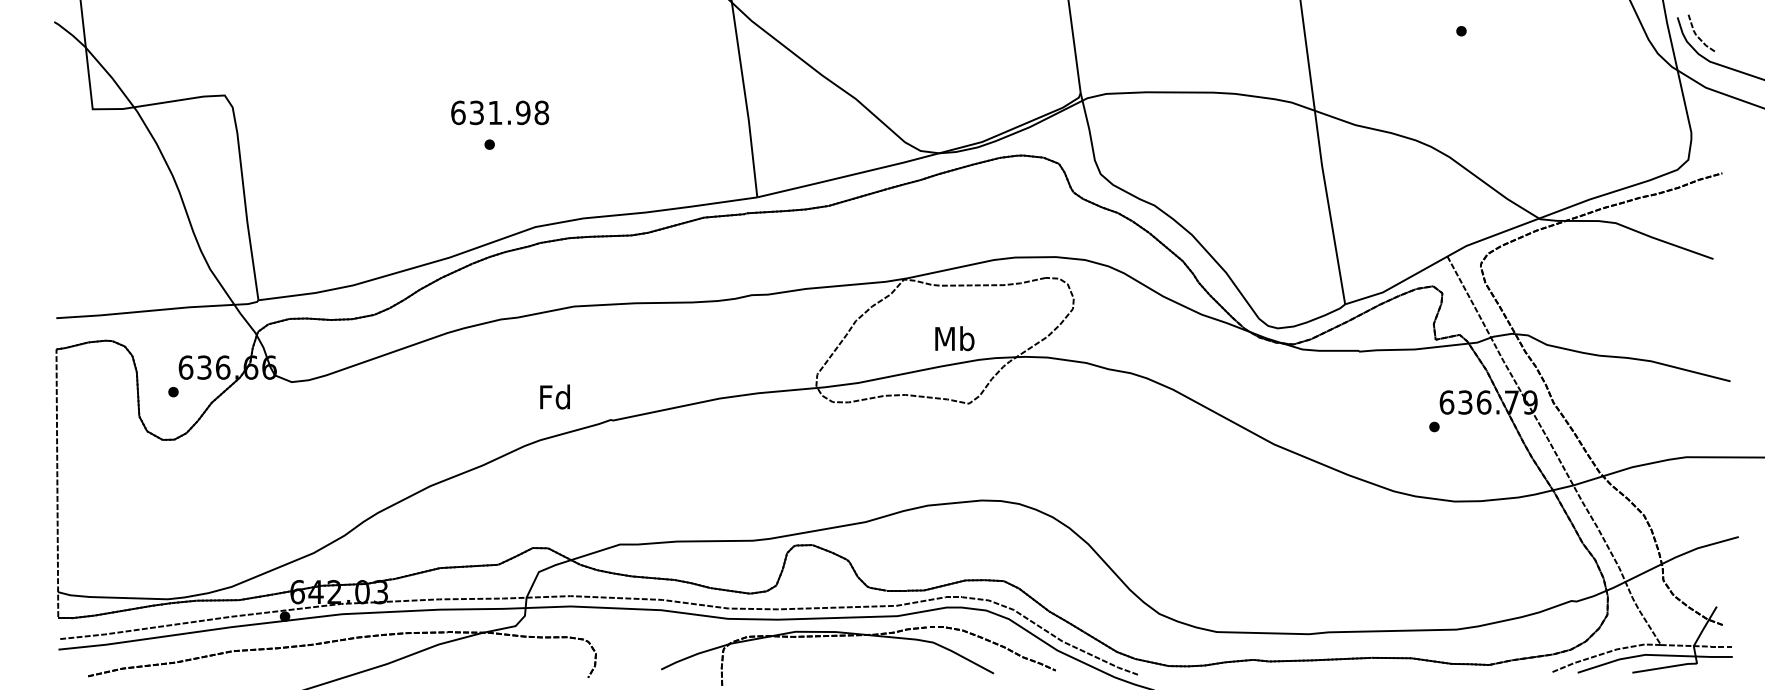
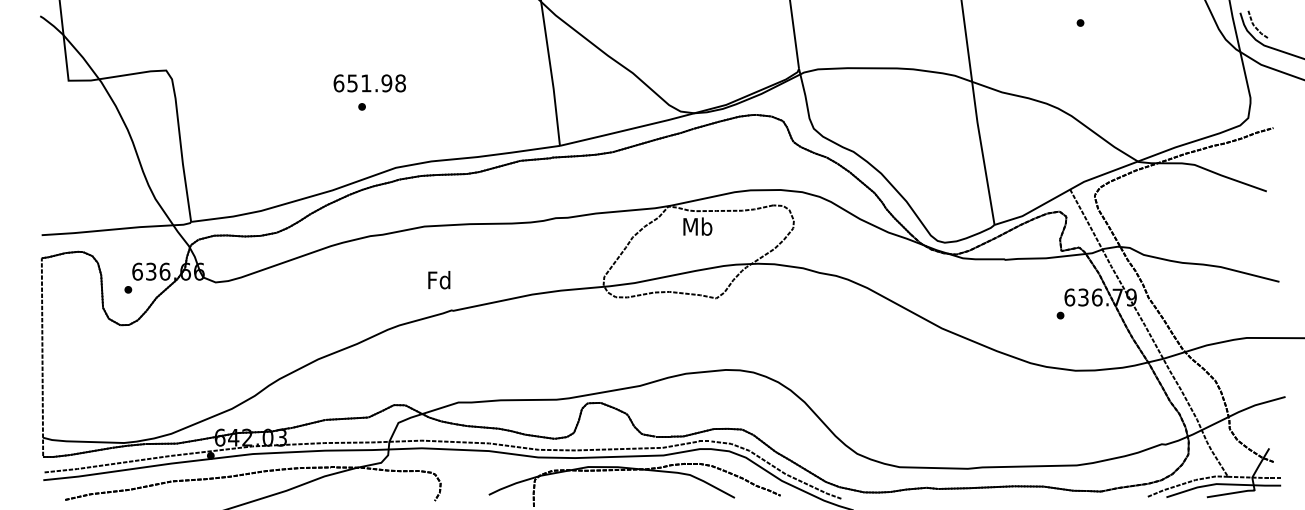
text: (476, 112) -> (352, 83), 631.98 -> 651.98
text: (954, 338) -> (697, 226), moved
text: (554, 396) -> (438, 279), moved

